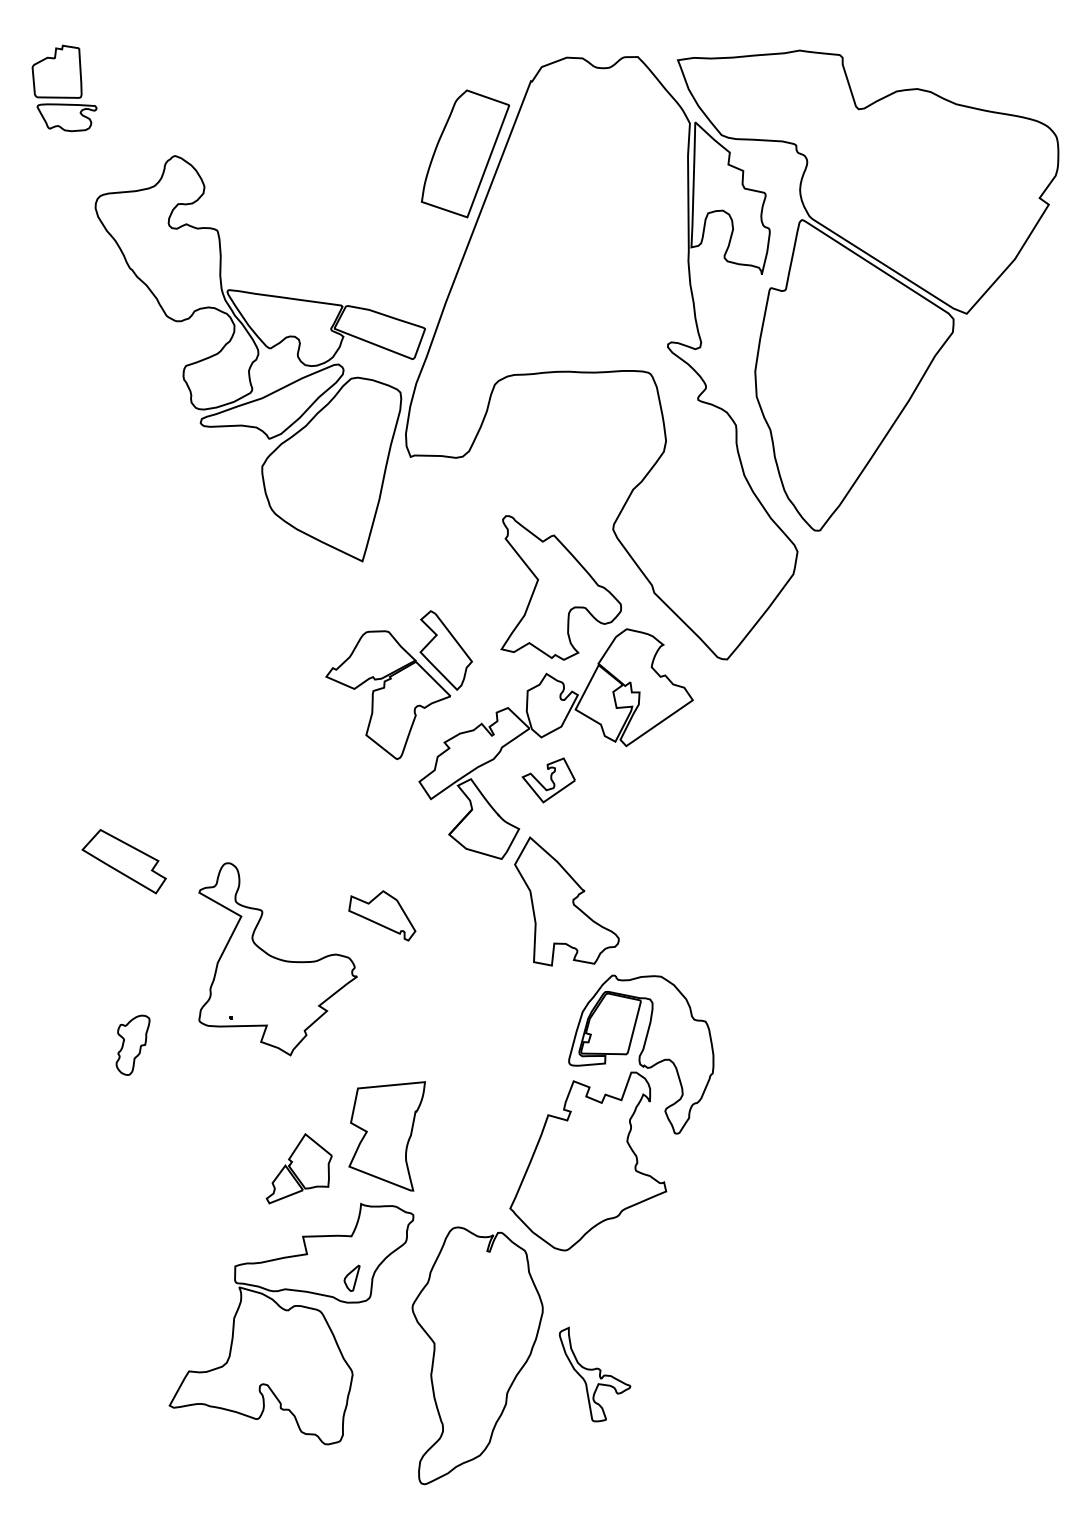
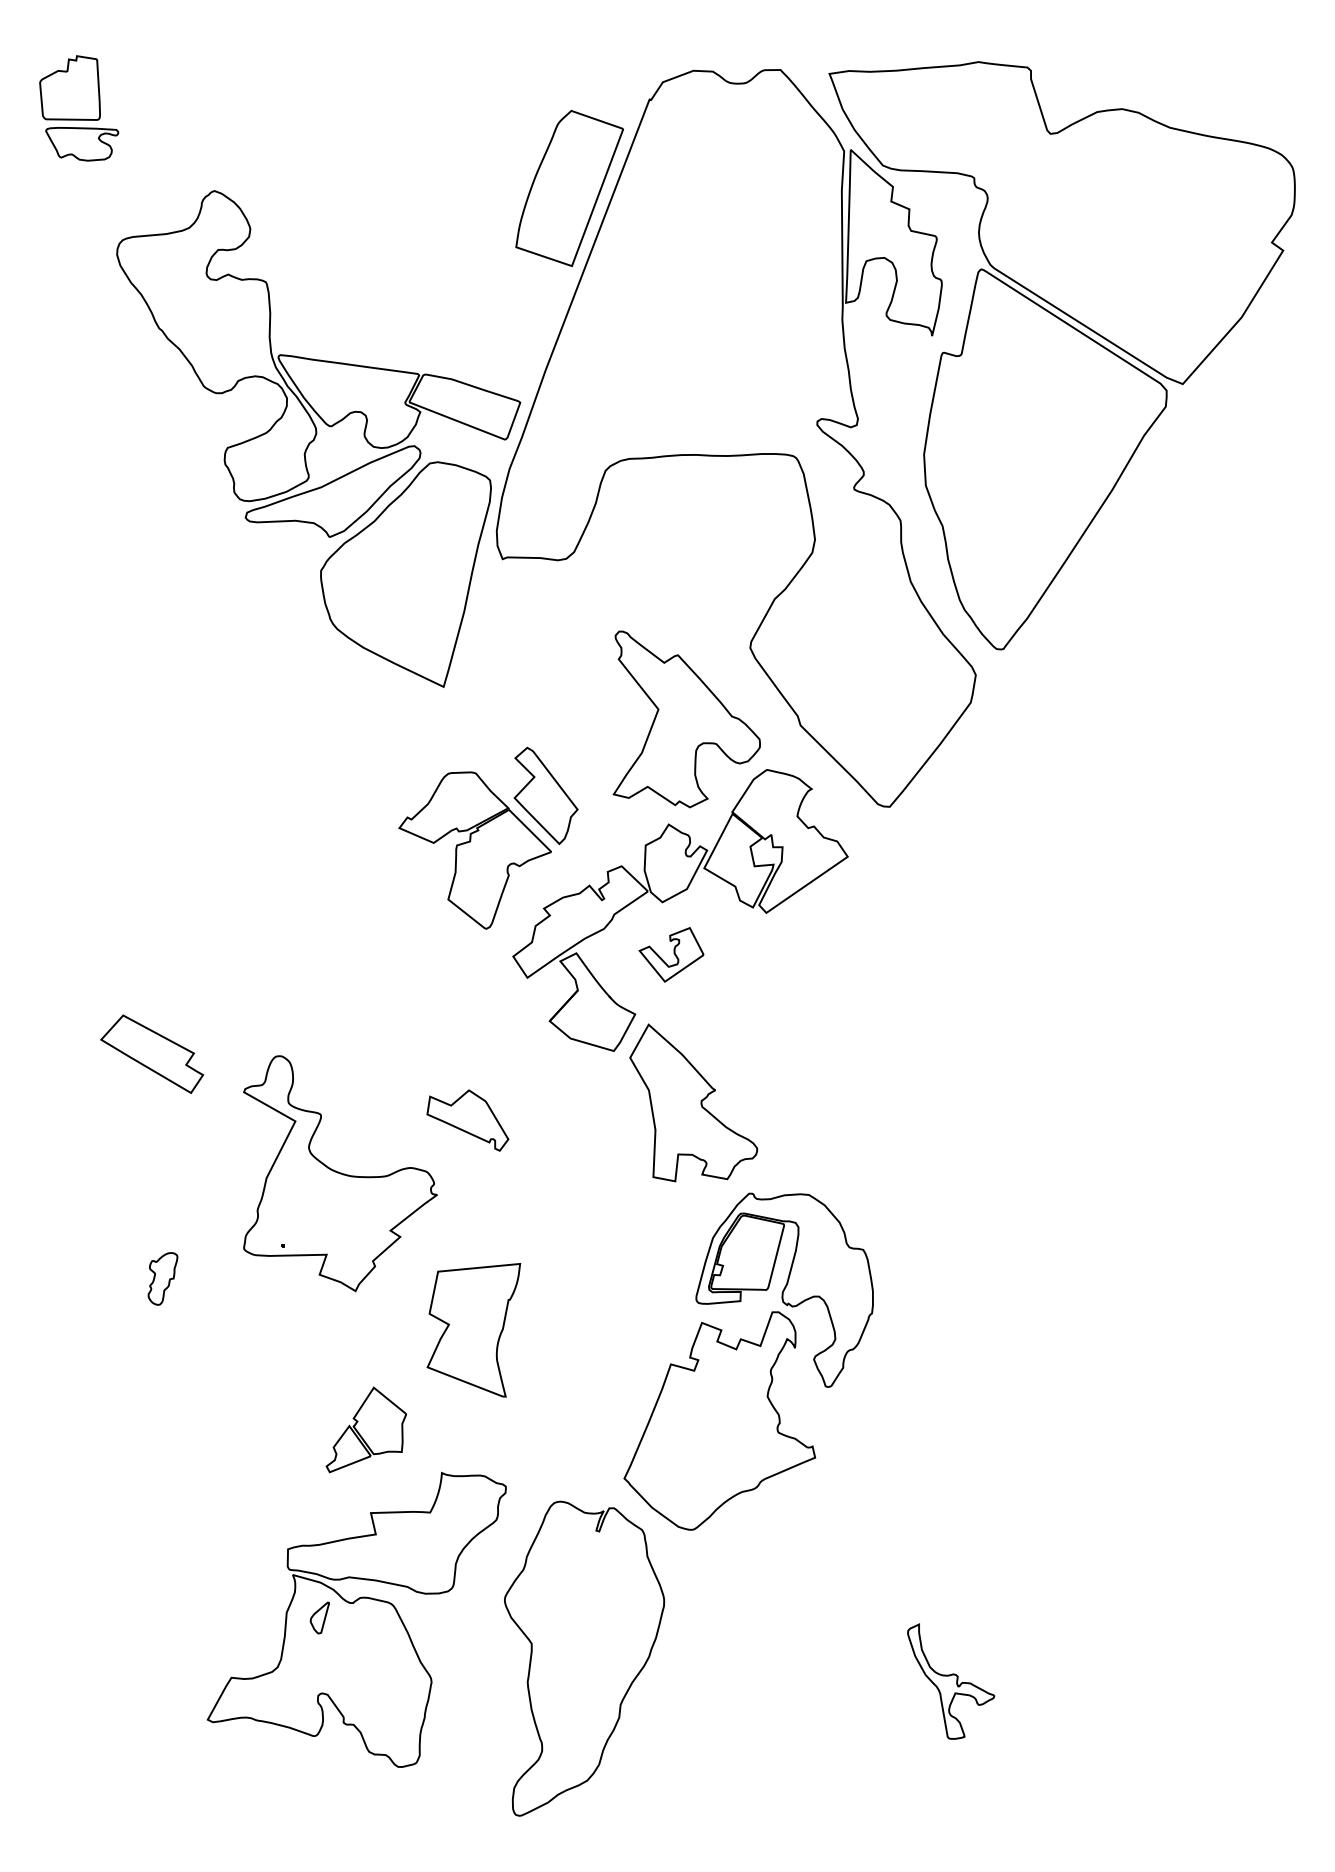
part: (132, 1044) -> (162, 1278), size x0.71
part: (386, 1136) -> (473, 1330), moved
part: (351, 1277) -> (319, 1617), moved
part: (595, 1374) -> (951, 1681), moved

